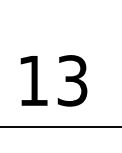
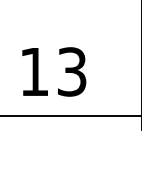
text: (54, 80) -> (54, 71), moved

